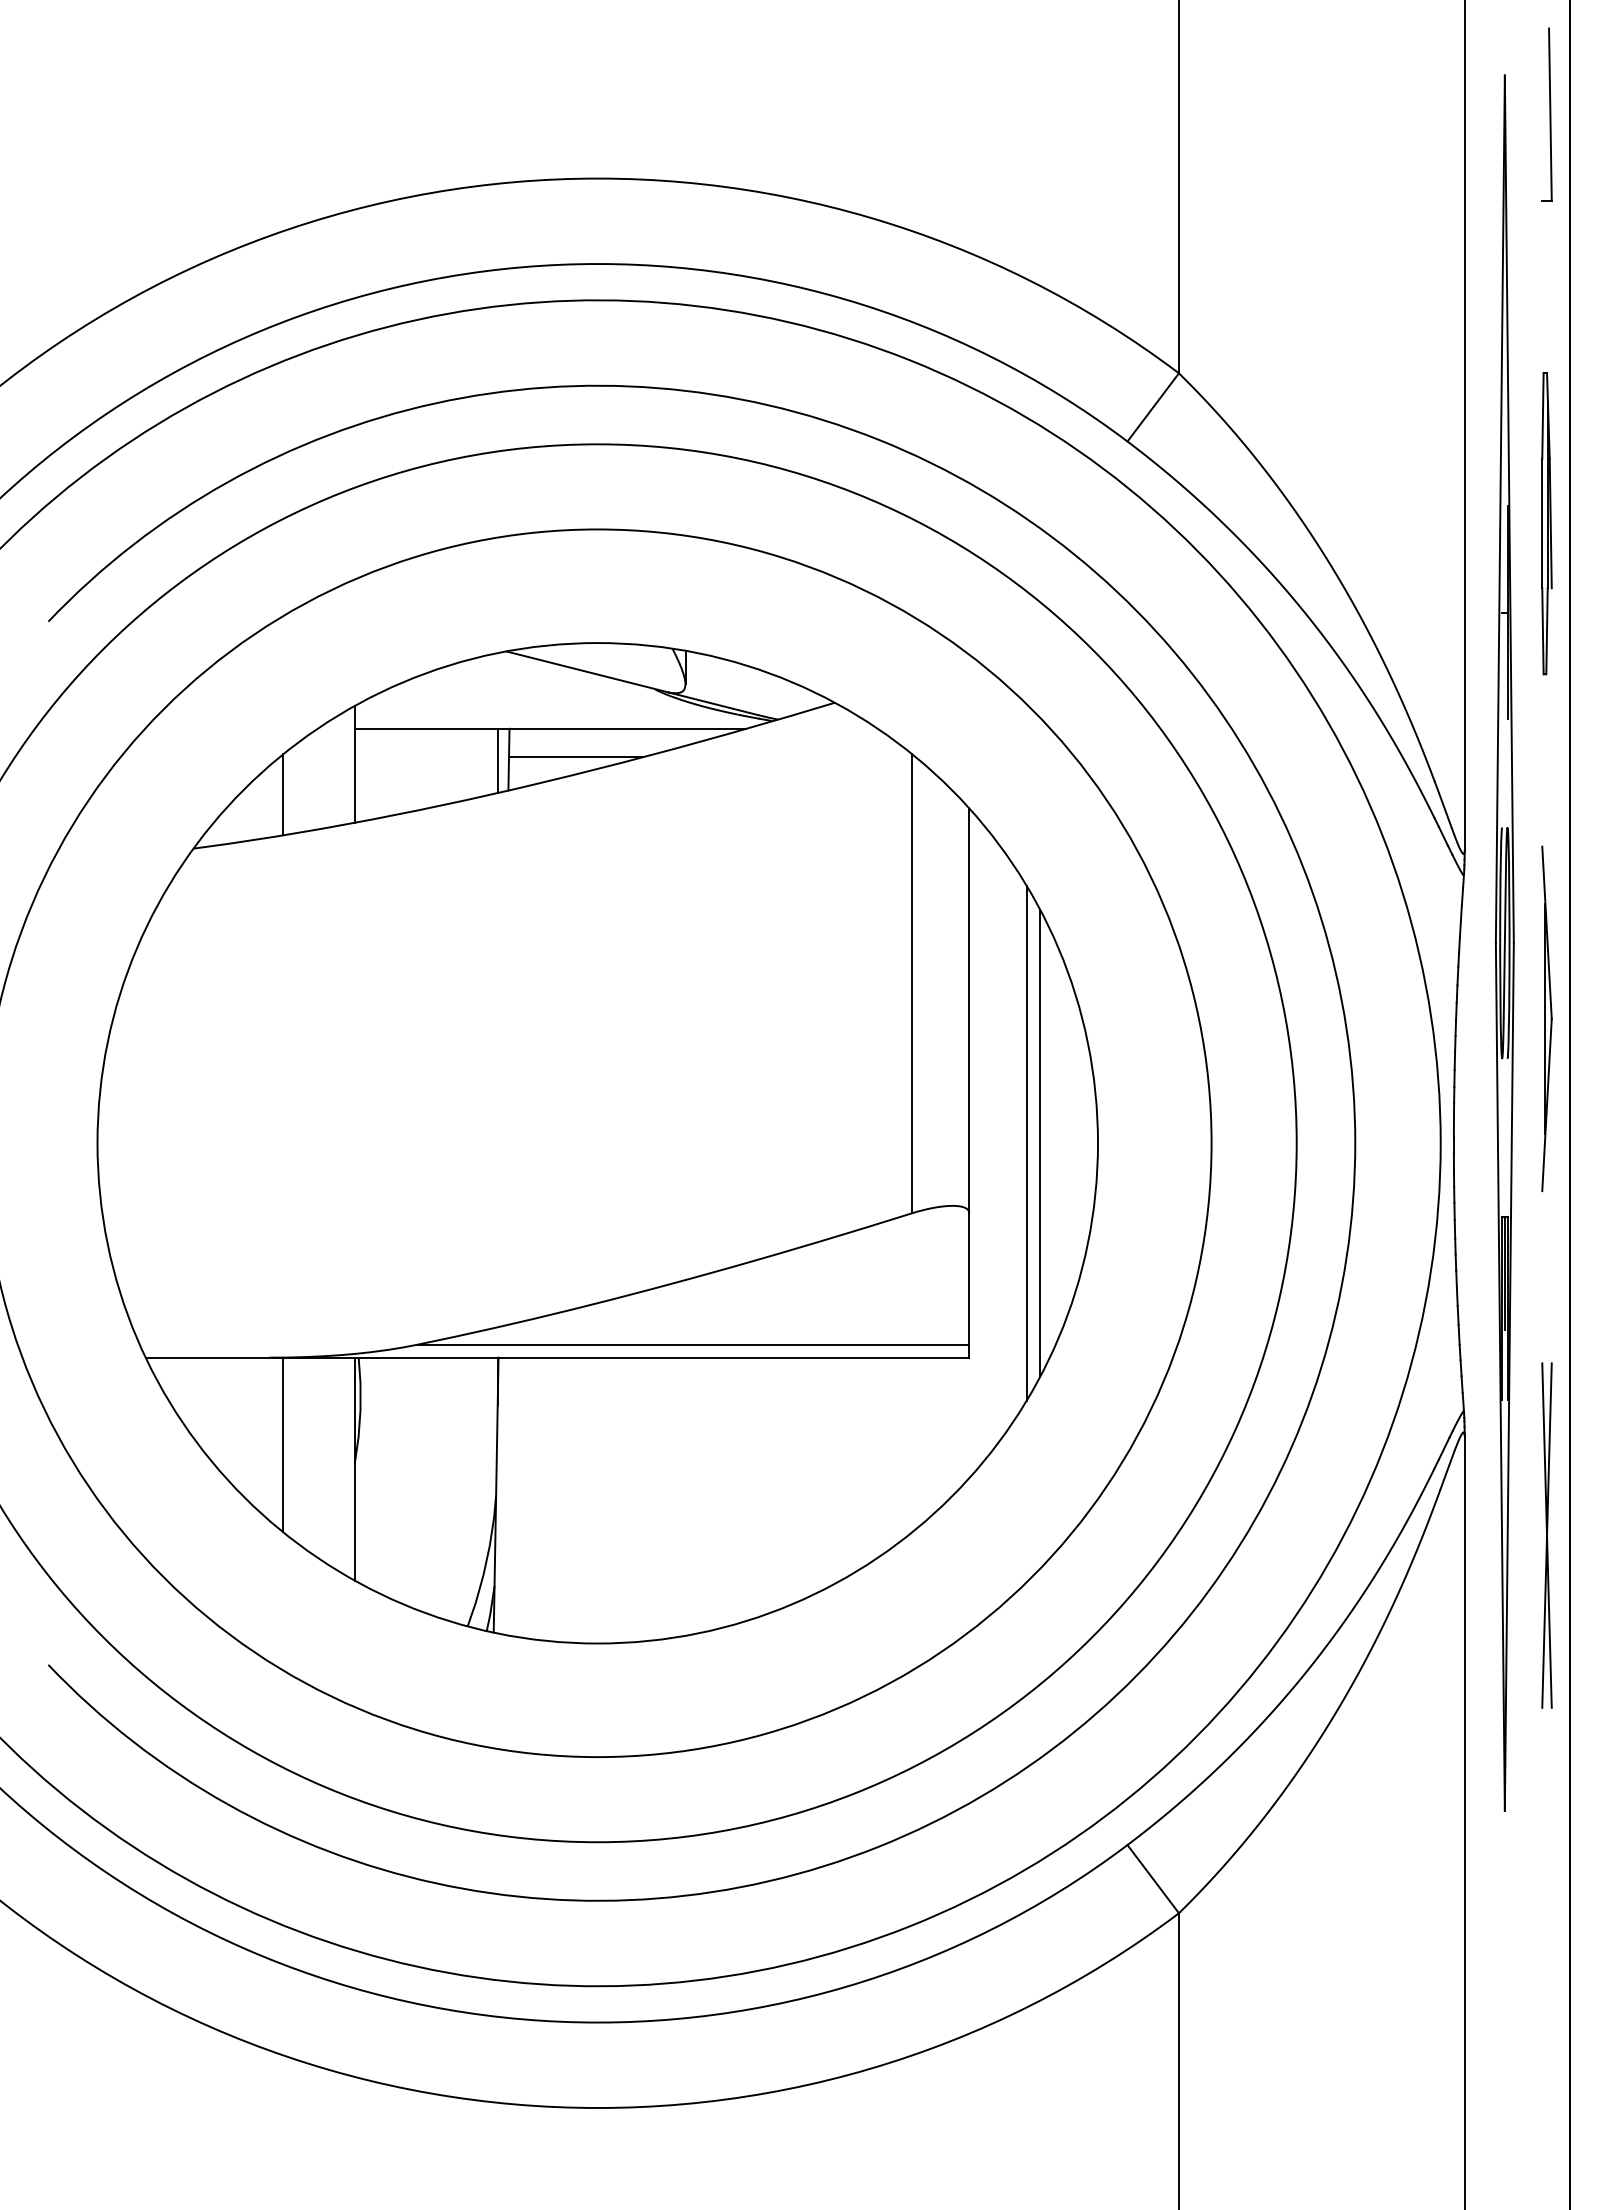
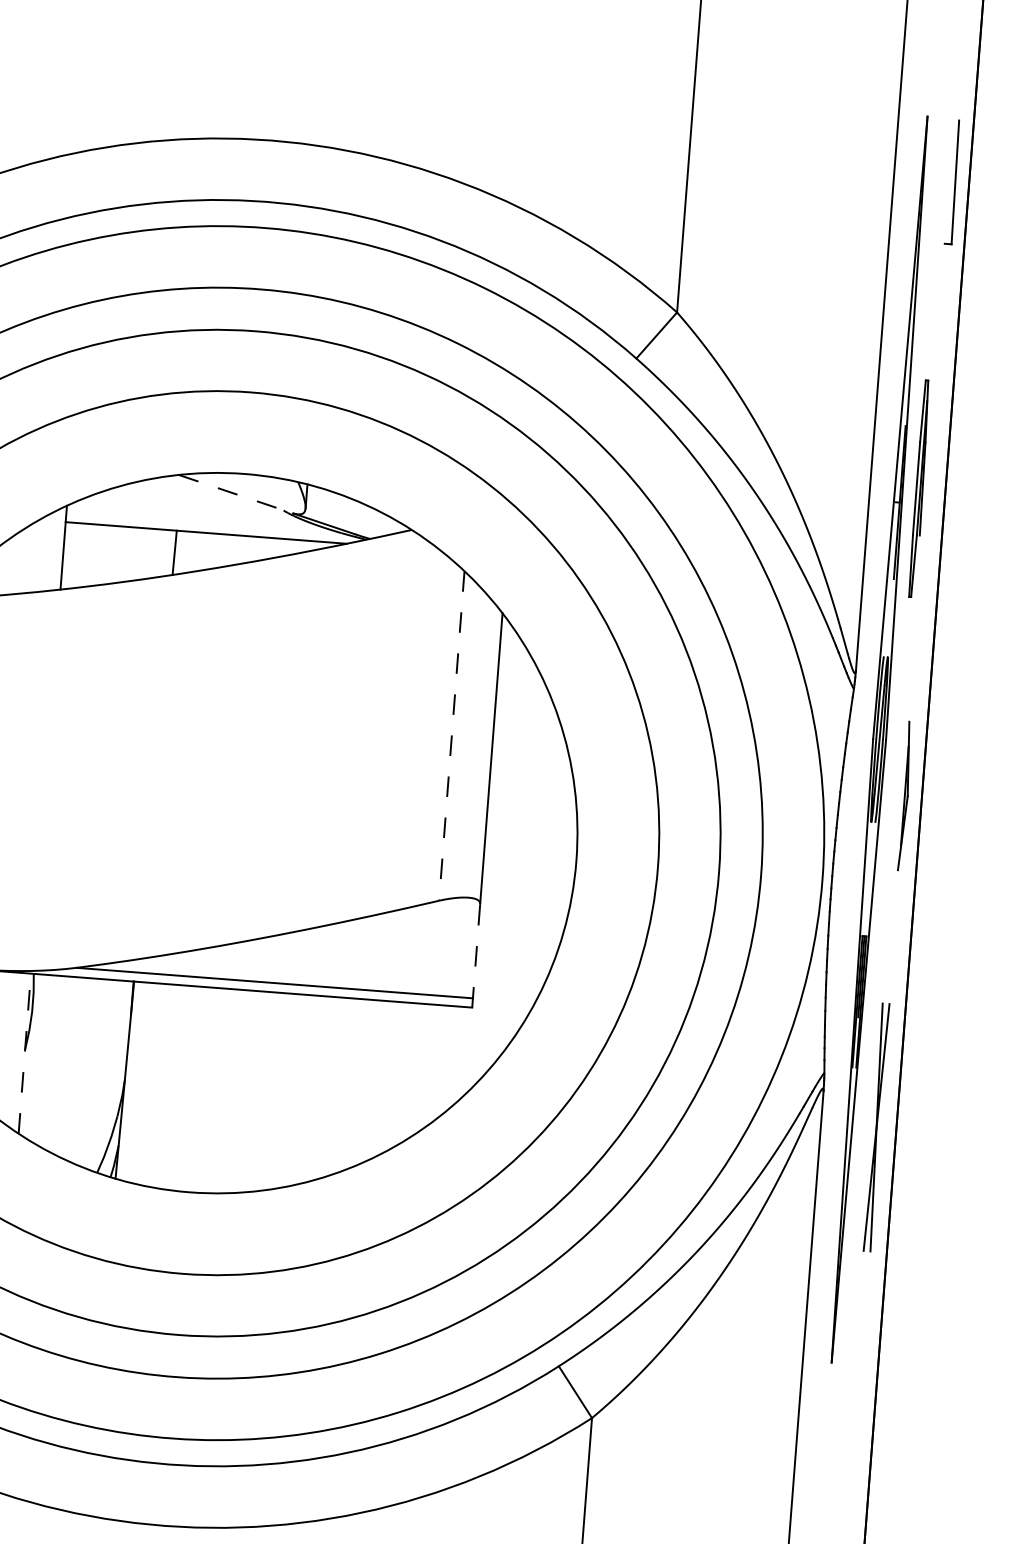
part: (1546, 114) -> (952, 182), moved
part: (1546, 523) -> (919, 488), moved
line: (587, 672) -> (235, 494), solid -> dashed
line: (575, 757) -> (222, 554), removed
line: (497, 760) -> (166, 552), removed
line: (283, 794) -> (10, 565), removed
line: (912, 984) -> (452, 736), solid -> dashed
part: (1546, 1018) -> (905, 795), size x0.6
line: (1026, 1142) -> (525, 856), removed
line: (1040, 1142) -> (535, 857), removed
line: (969, 1284) -> (476, 955), solid -> dashed
line: (354, 1468) -> (24, 1053), solid -> dashed
part: (1546, 1535) -> (876, 1127), moved

